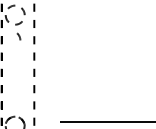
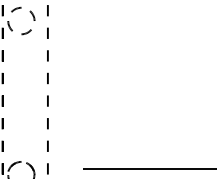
curve: (18, 36) -> (26, 50), removed

